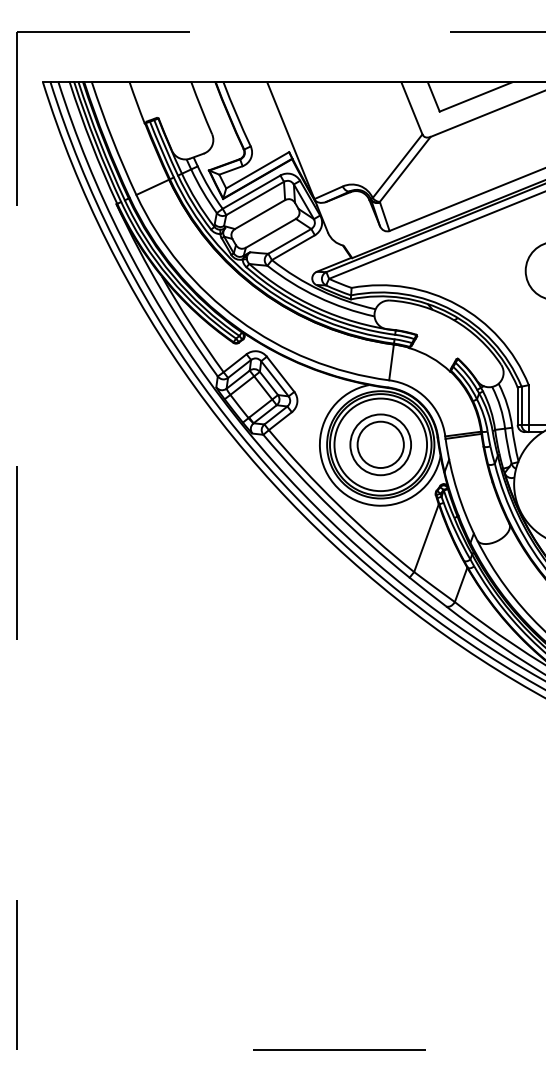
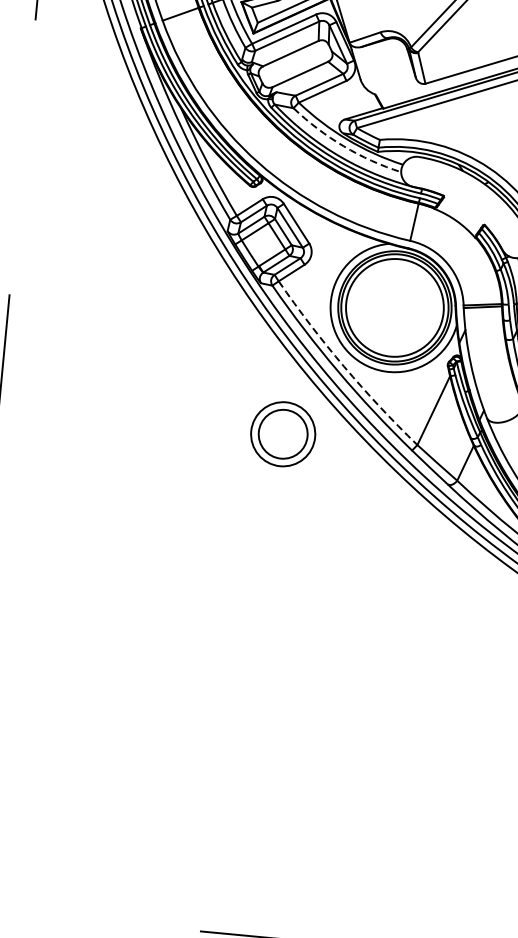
arc: (318, 297) -> (344, 146), solid -> dashed
part: (380, 444) -> (282, 433), moved
arc: (338, 504) -> (344, 366), solid -> dashed

